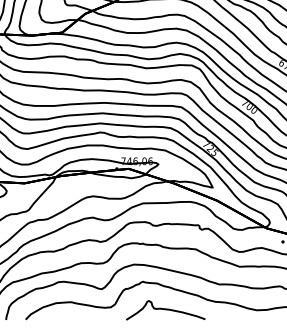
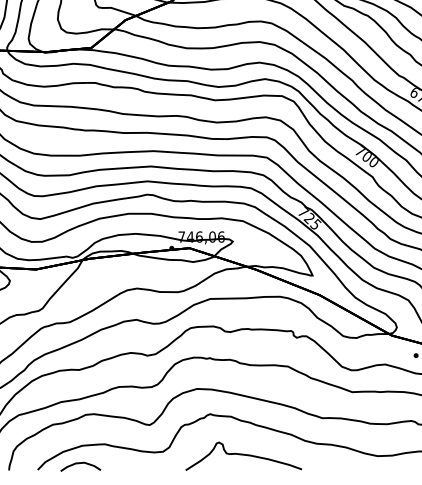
curve: (54, 315) -> (80, 463), added

